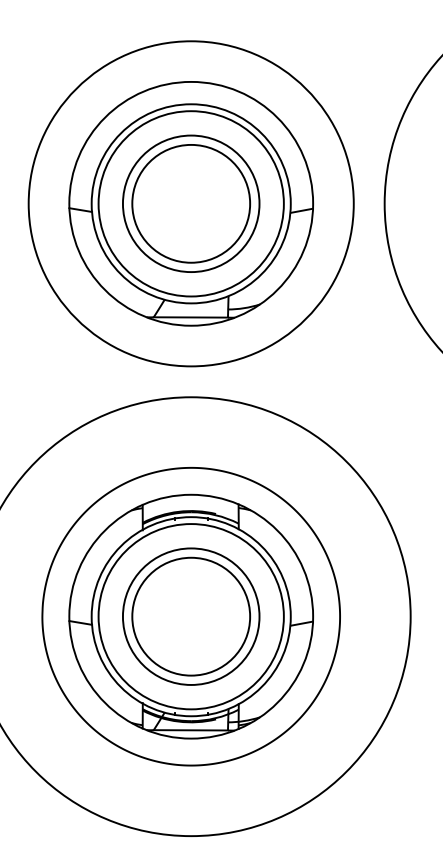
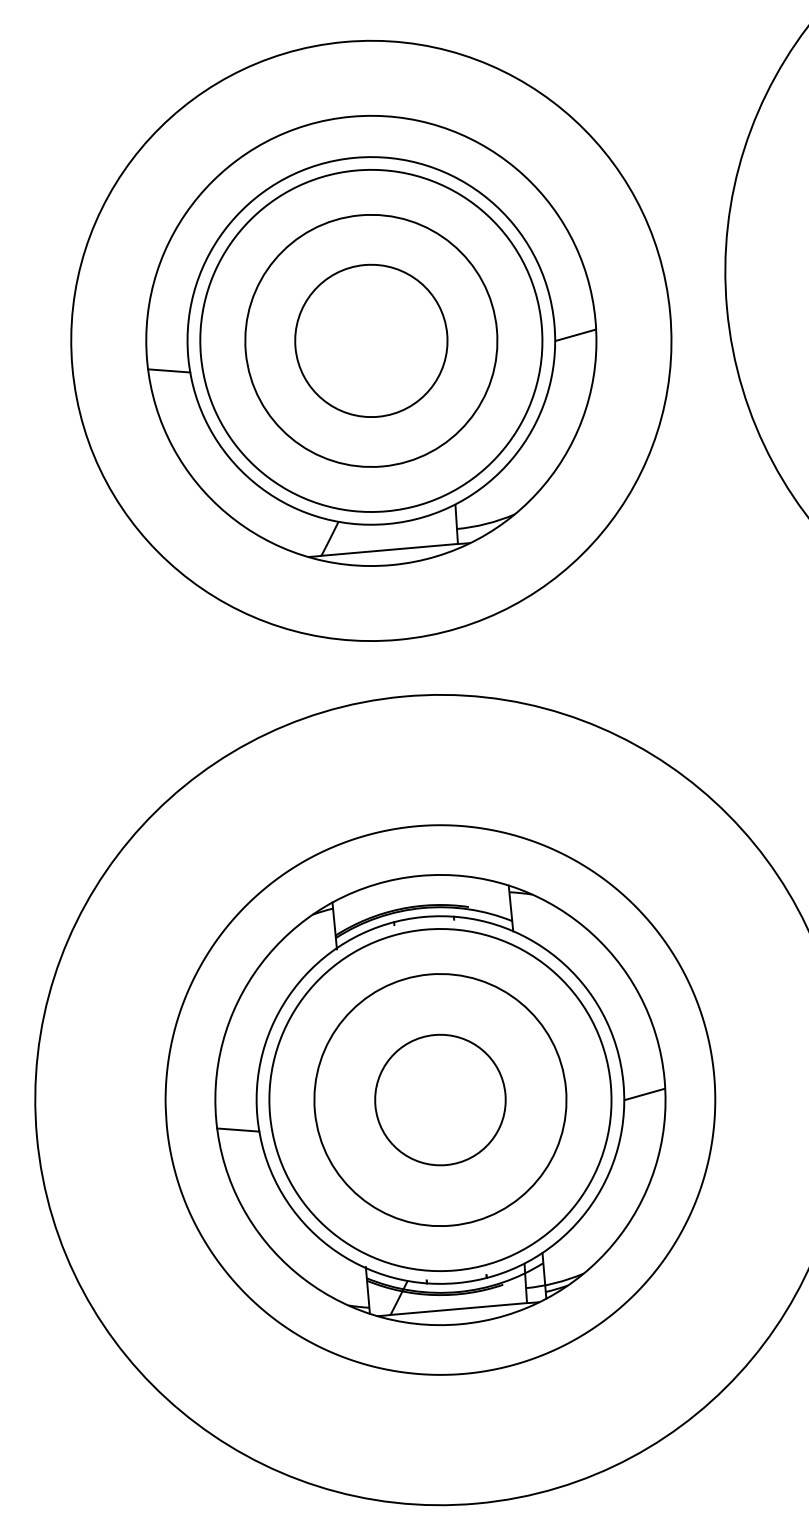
circle: (191, 203) -> (371, 340), size x0.7
circle: (191, 616) -> (440, 1099), size x0.6

